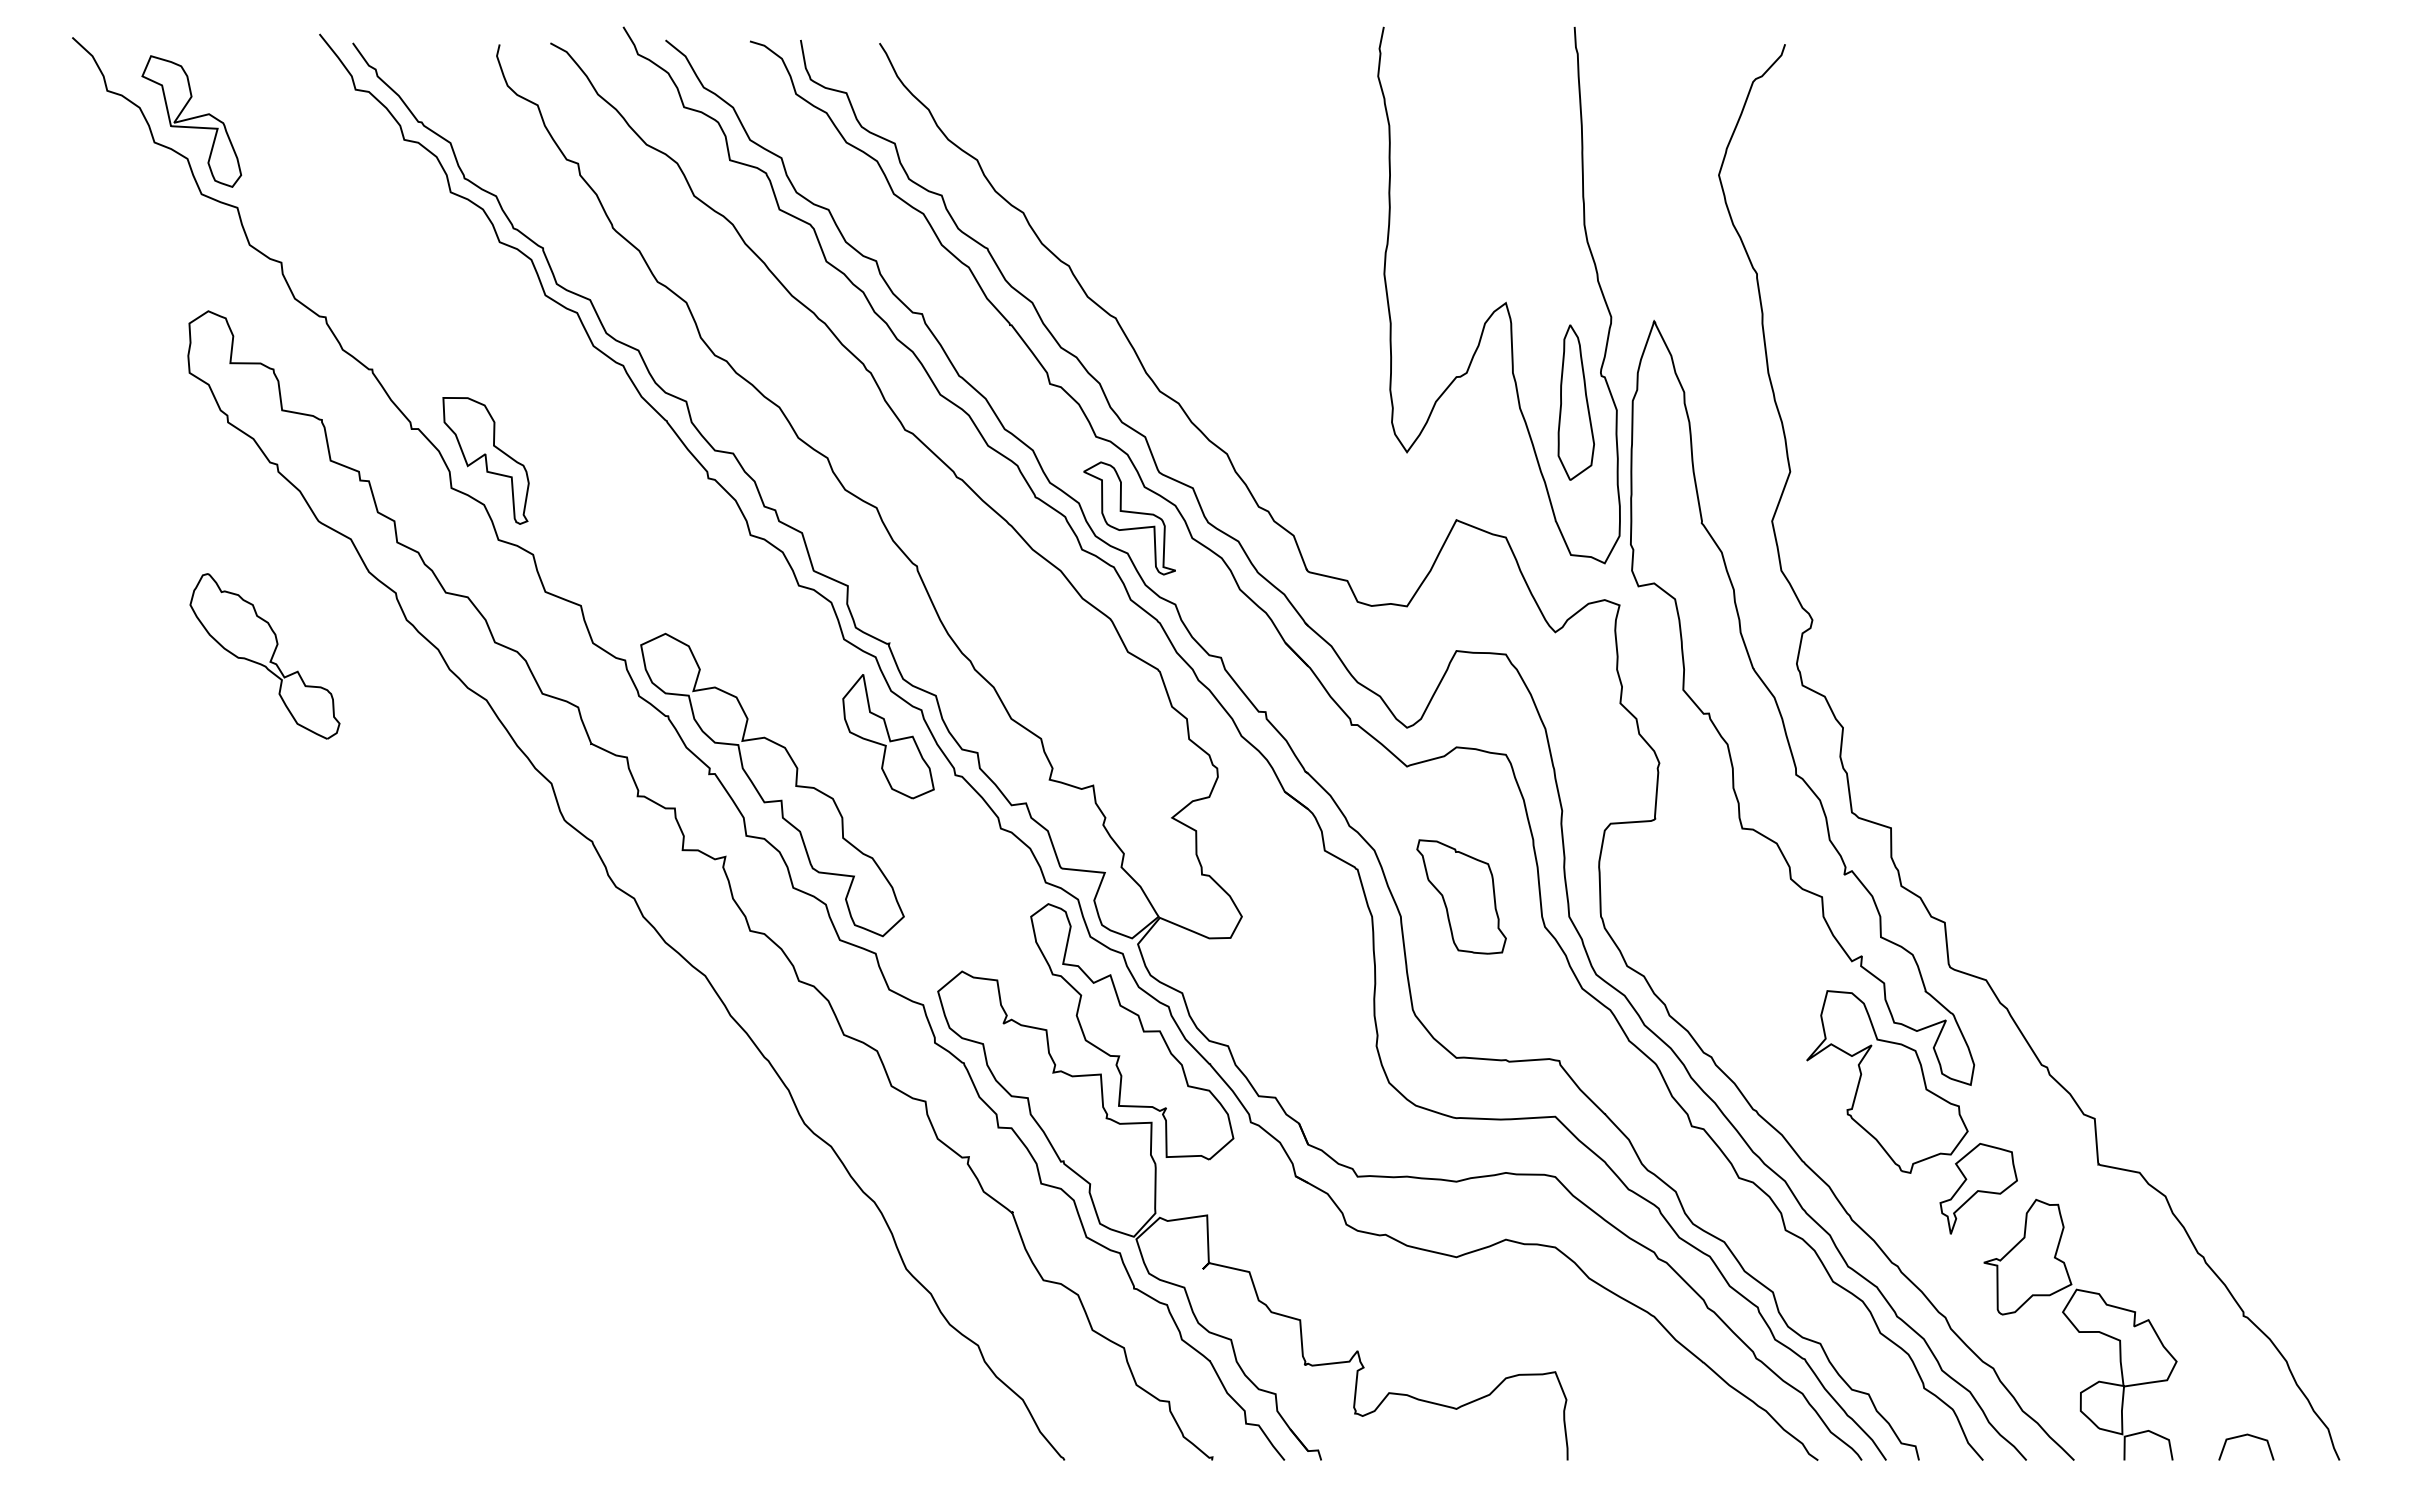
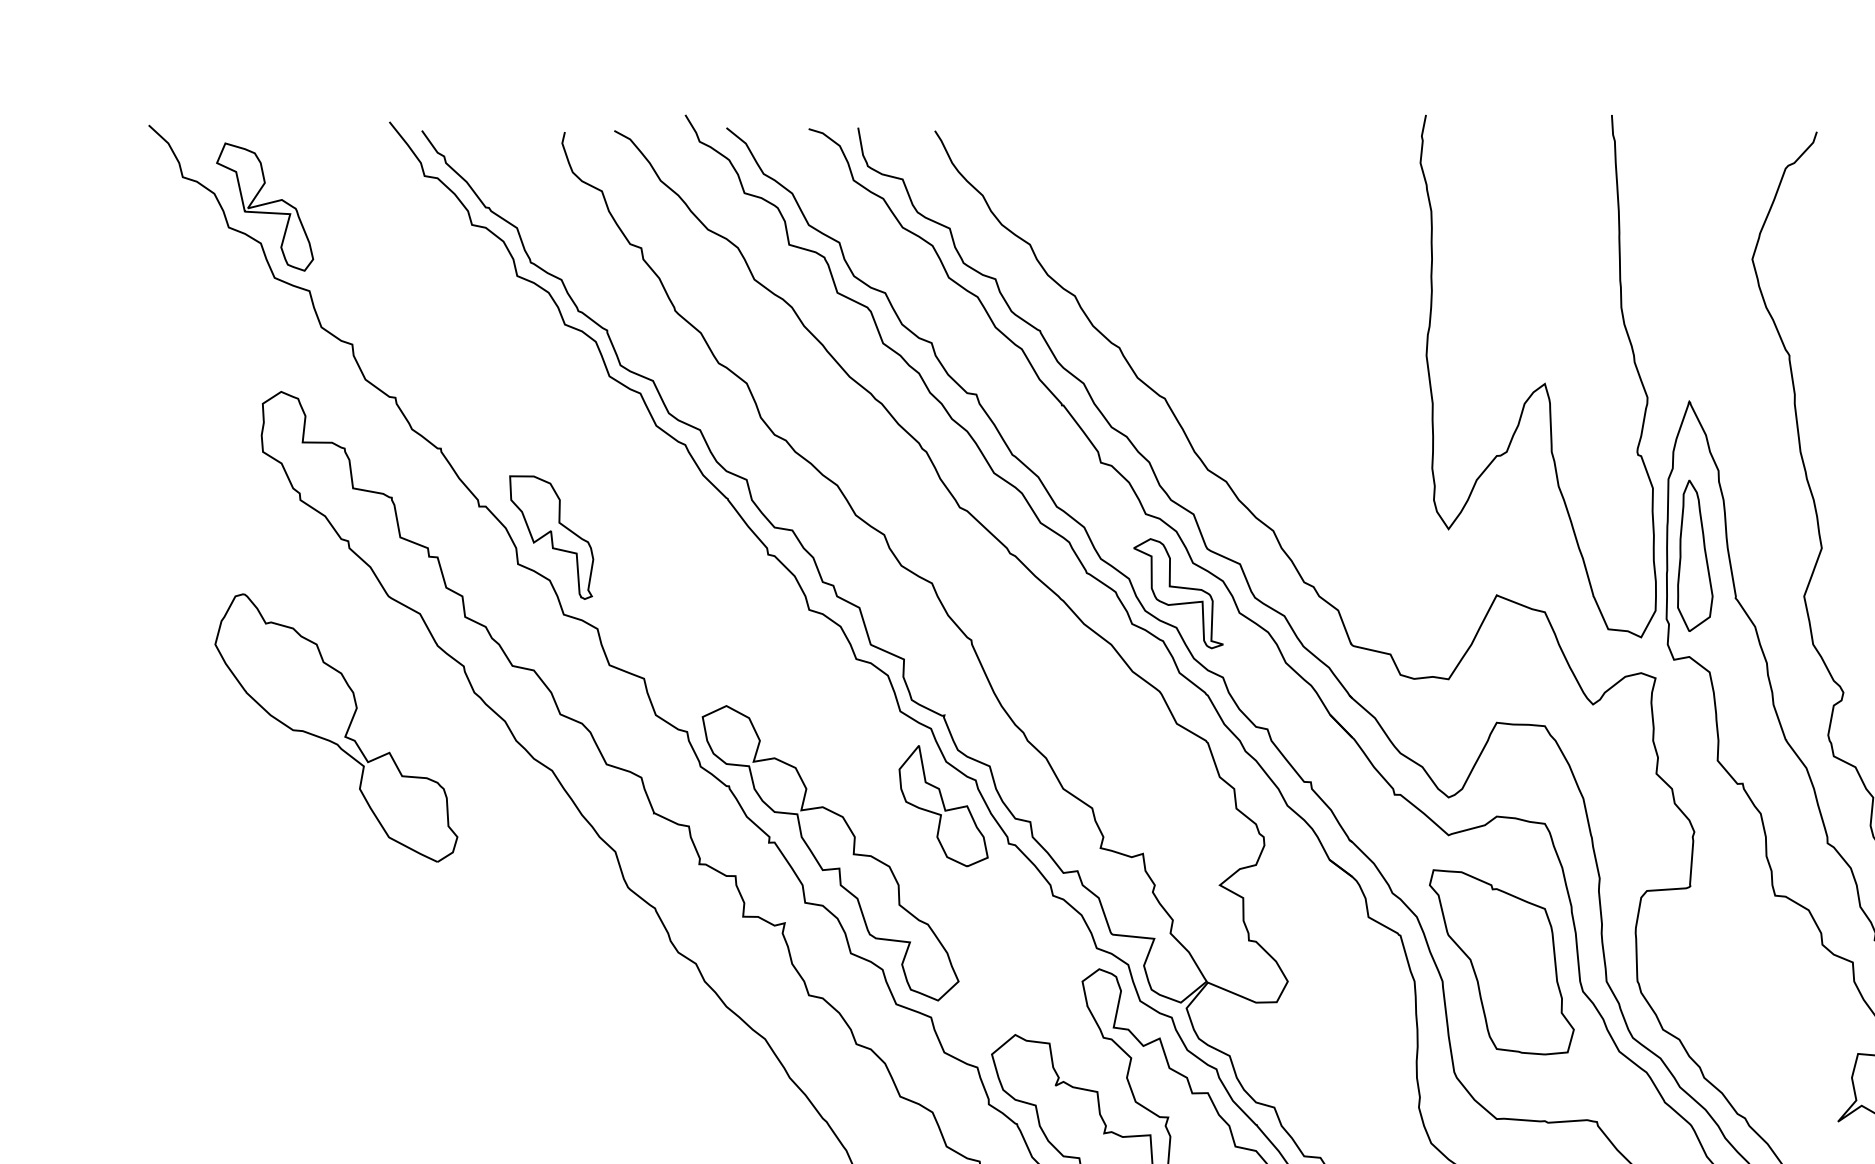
part: (1575, 402) -> (1694, 555), moved
part: (264, 656) -> (335, 728), size x1.67
part: (1461, 896) -> (1501, 961), size x1.67

